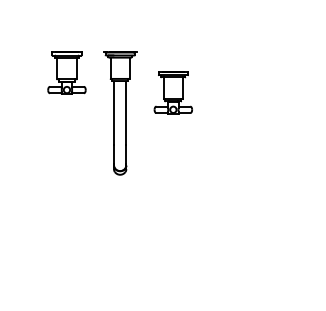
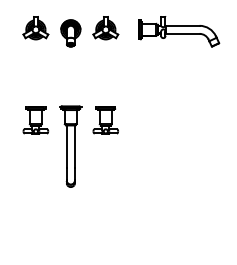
part: (172, 93) -> (105, 120), moved

